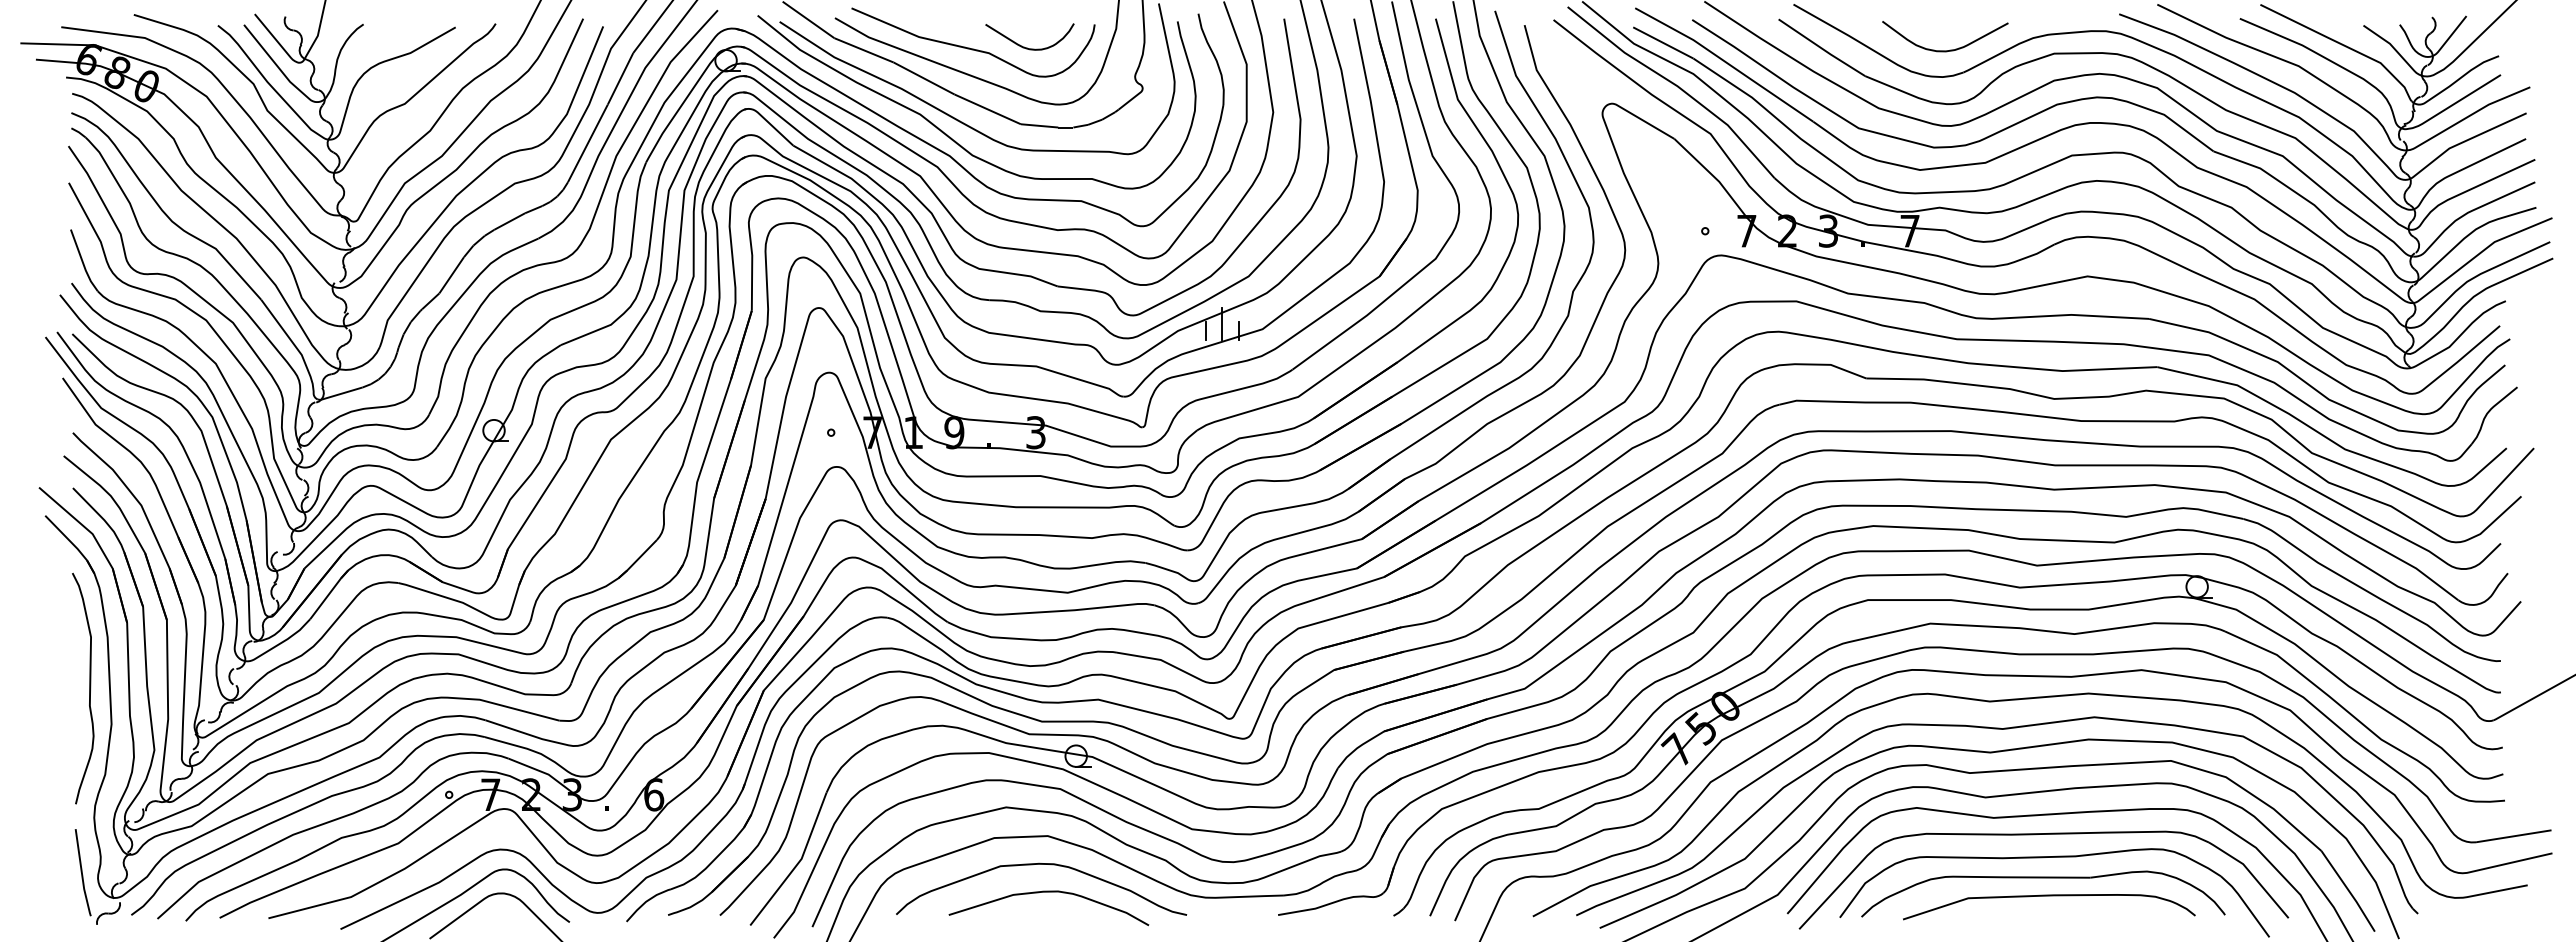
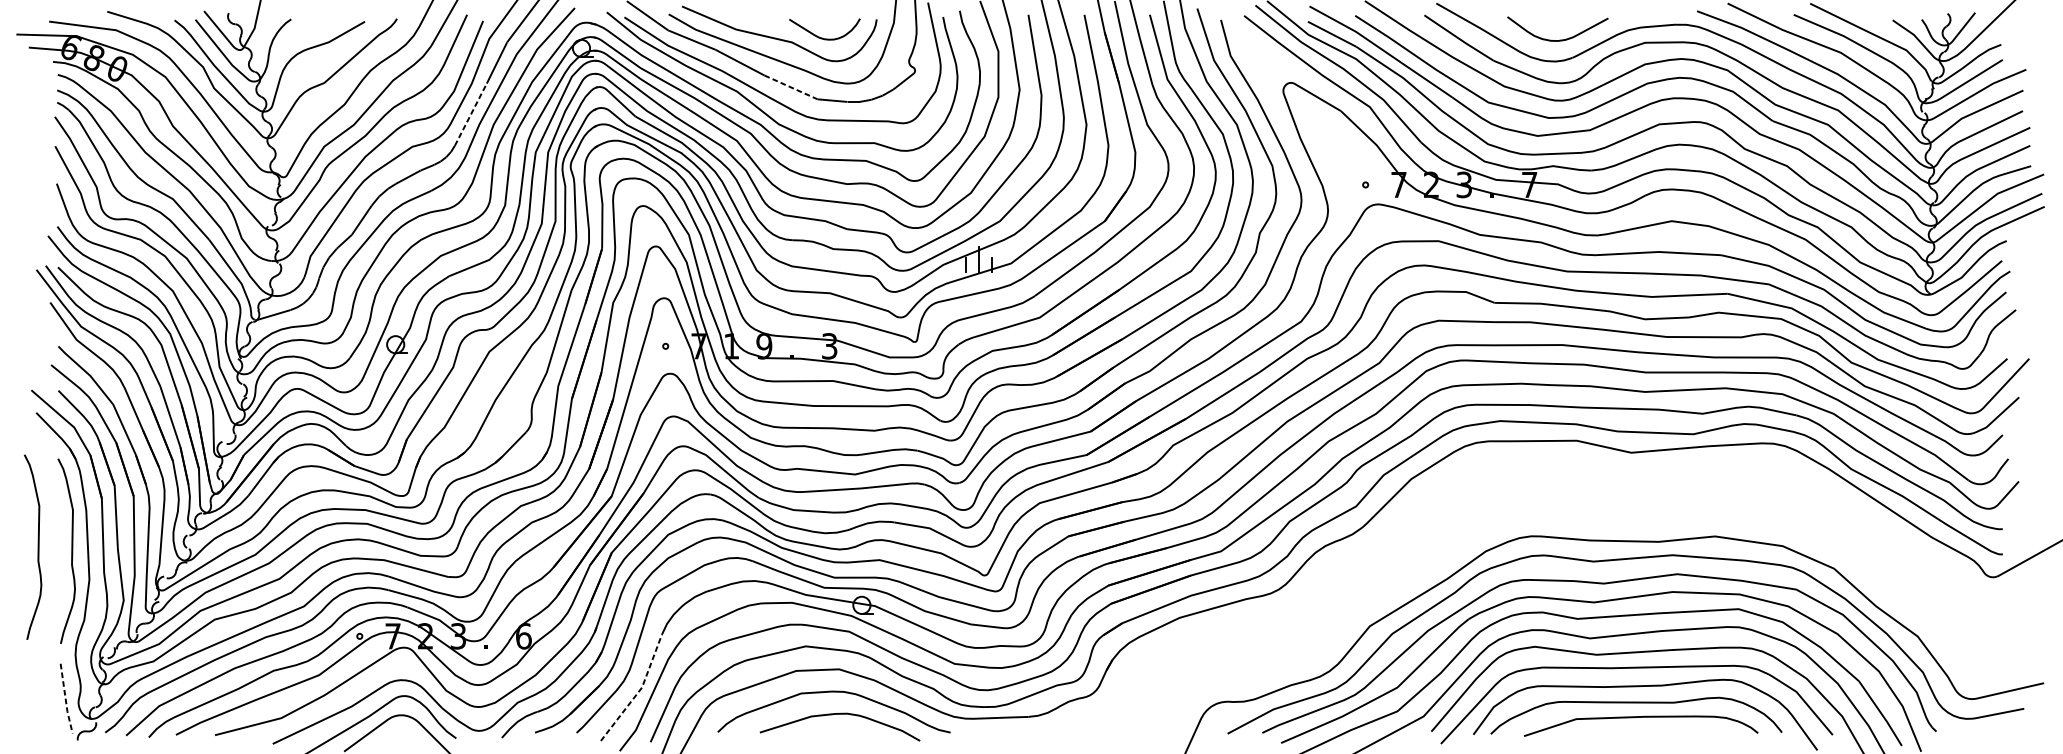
line: (988, 109) -> (791, 87), solid -> dashed
line: (587, 143) -> (470, 114), solid -> dashed
part: (1891, 656) -> (1514, 525), removed
curve: (47, 683) -> (38, 547), added
line: (798, 863) -> (639, 691), solid -> dashed
line: (82, 874) -> (66, 700), solid -> dashed

